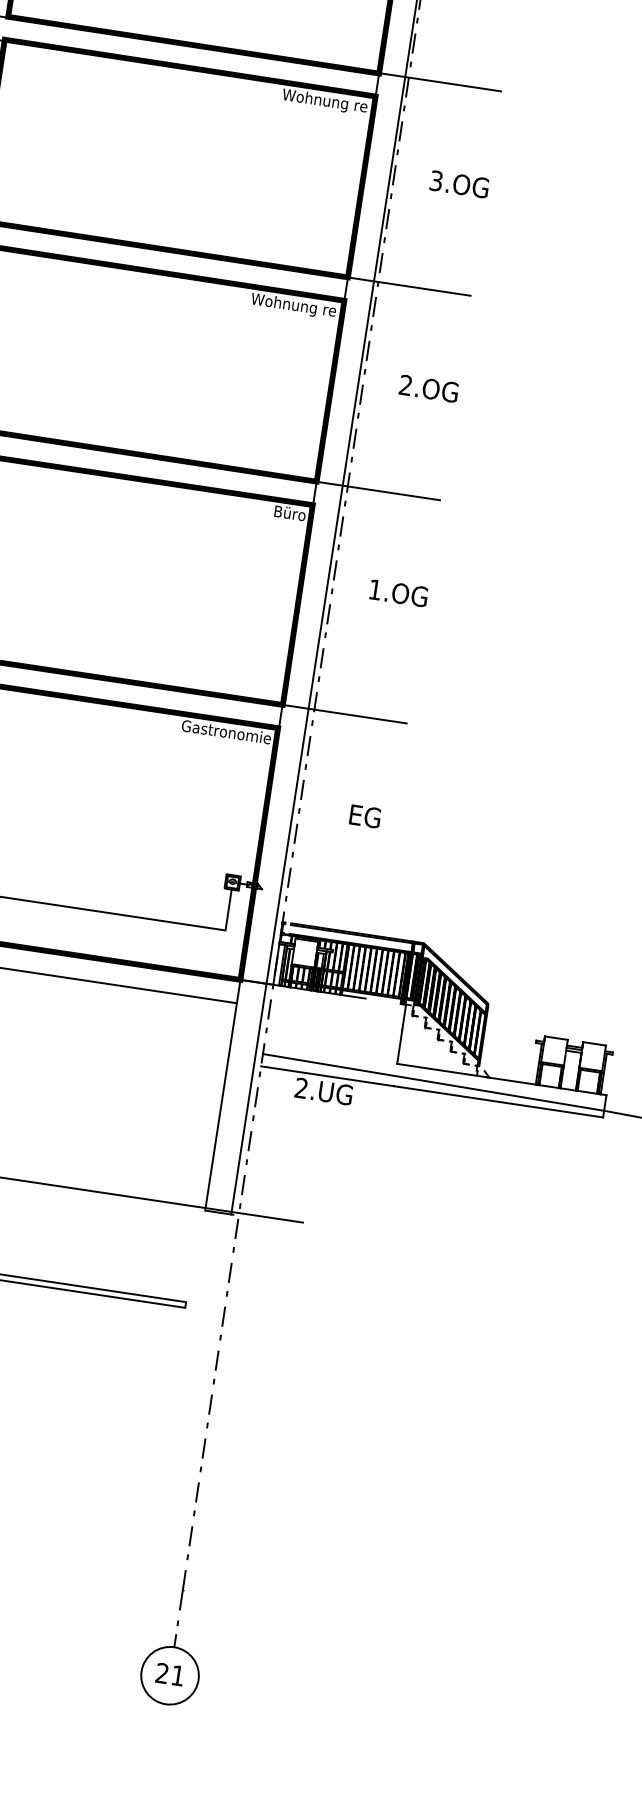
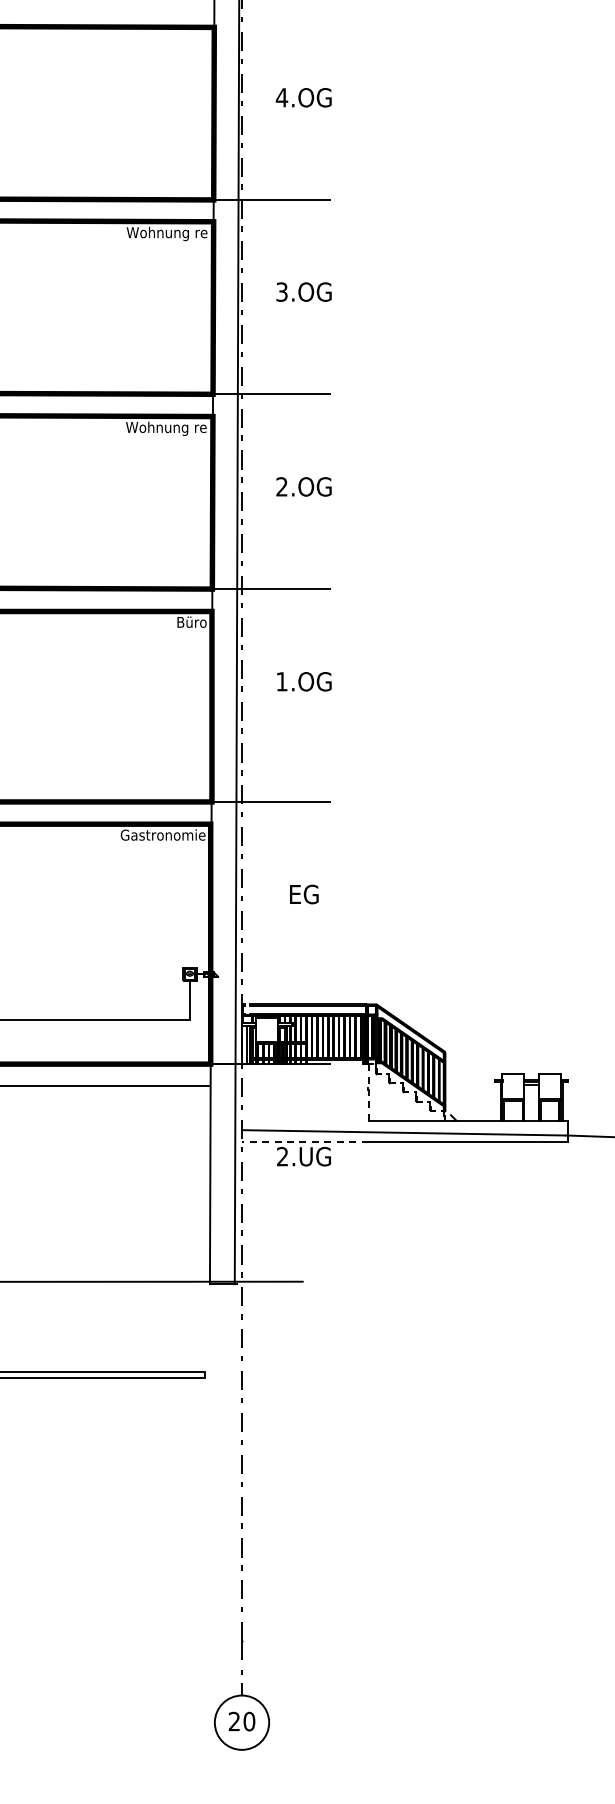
line: (401, 1034) -> (368, 1092), solid -> dashed
line: (326, 1075) -> (304, 1141), solid -> dashed
text: (178, 1675) -> (249, 1721), 21 -> 20

